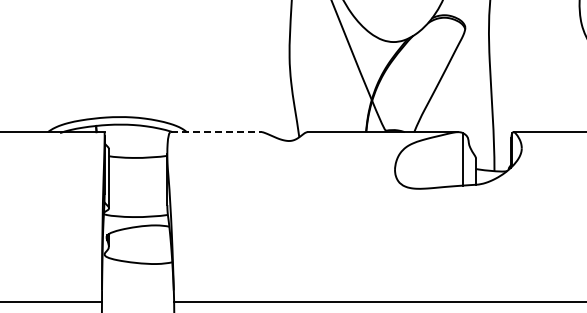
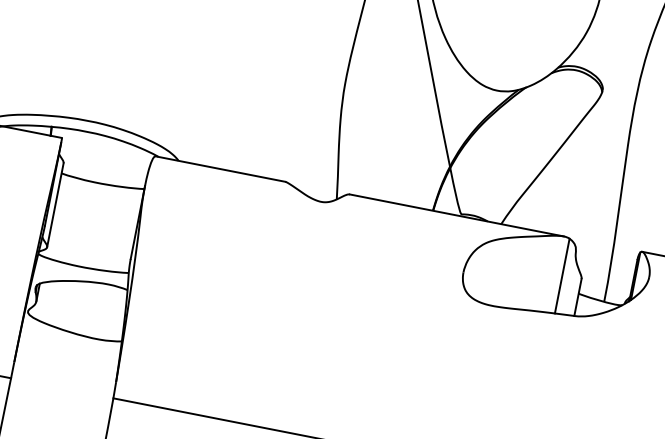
line: (216, 132) -> (220, 169), dashed -> solid

